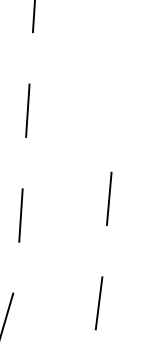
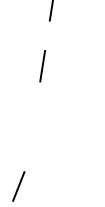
line: (109, 198) -> (85, 121), removed
line: (19, 214) -> (32, 126), removed
line: (98, 303) -> (73, 182), removed

